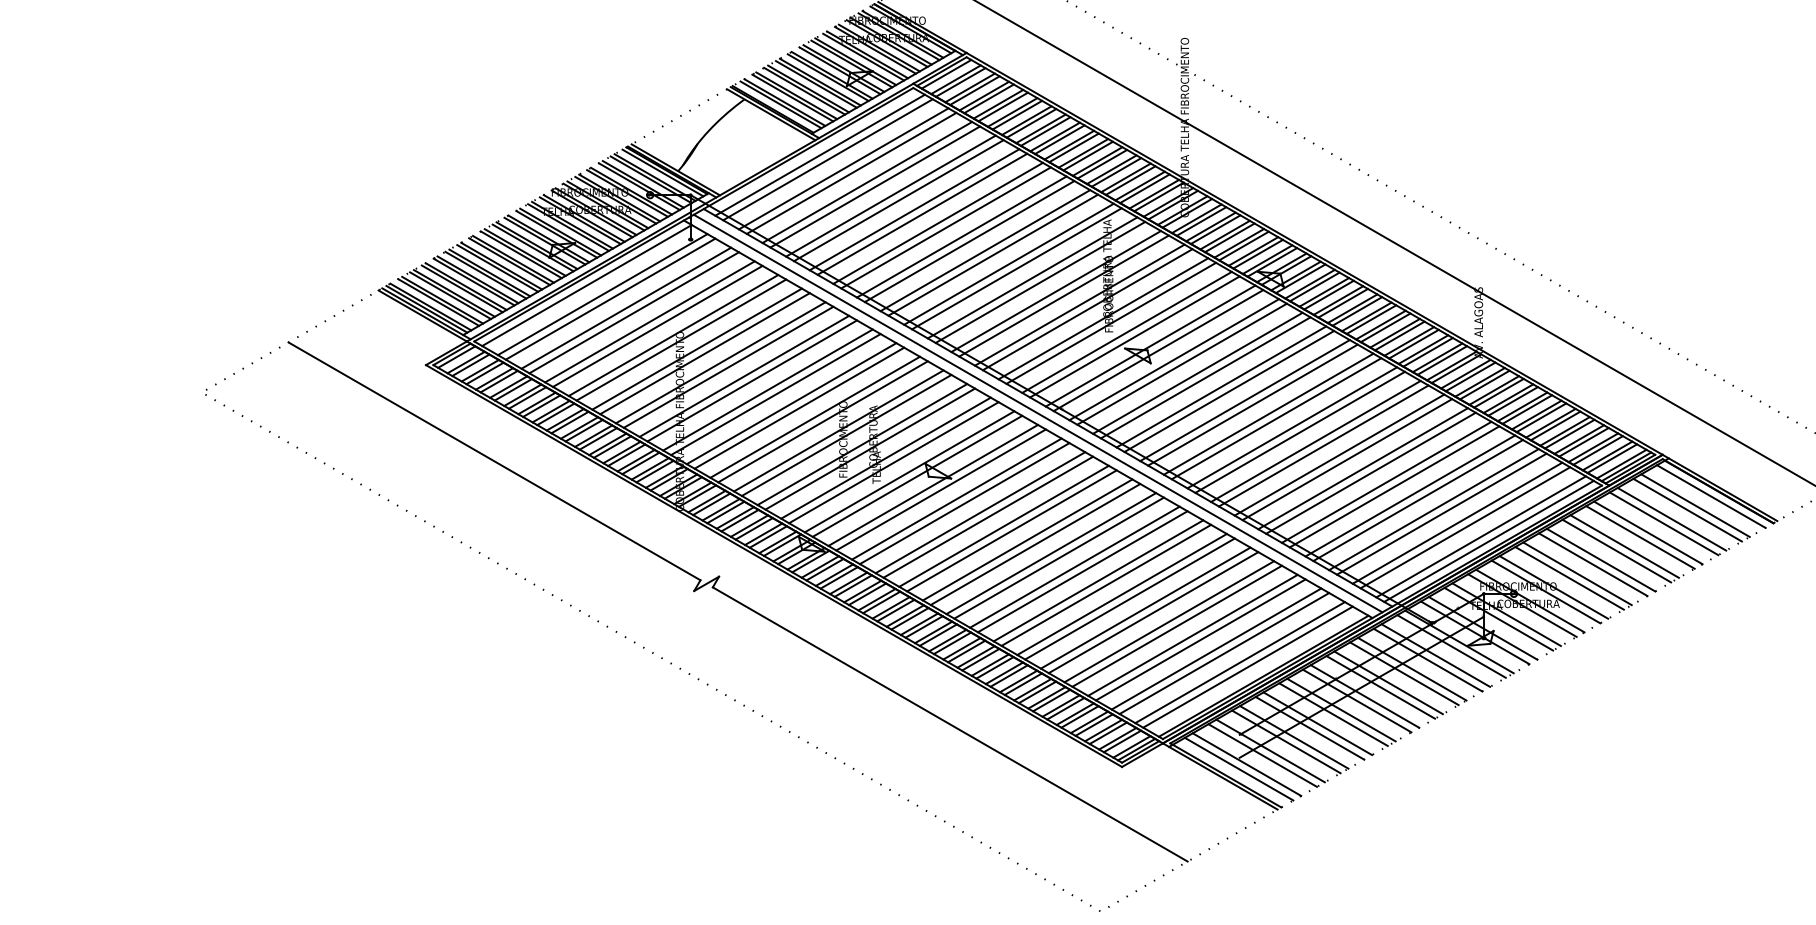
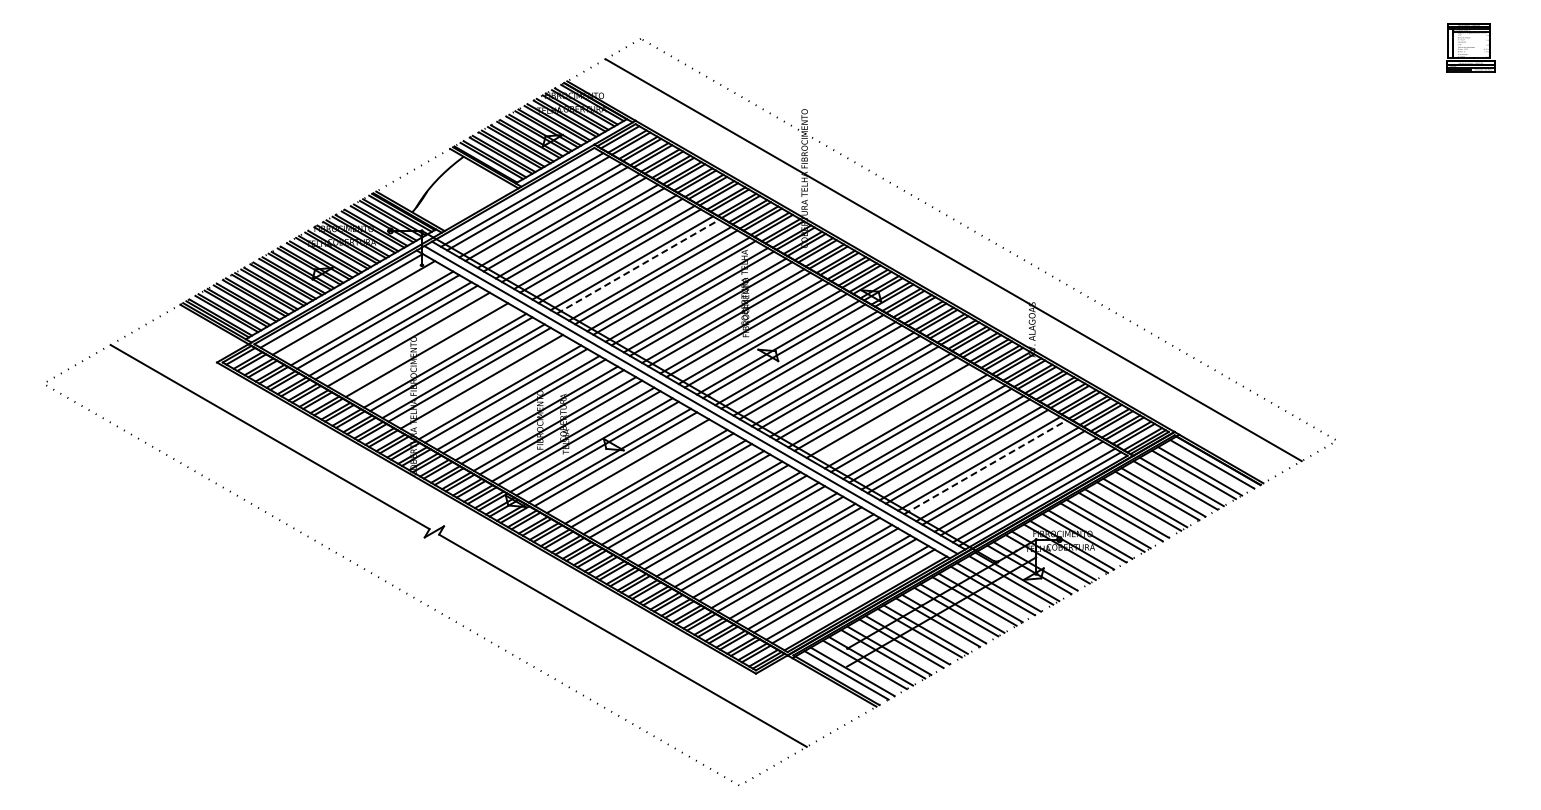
line: (970, 241) -> (638, 266), solid -> dashed
line: (609, 299) -> (359, 311), removed
line: (681, 339) -> (414, 342), removed
line: (704, 353) -> (432, 353), removed
line: (775, 394) -> (487, 385), removed
line: (1299, 432) -> (893, 414), removed
line: (1418, 500) -> (985, 467), solid -> dashed
line: (965, 503) -> (634, 469), removed

